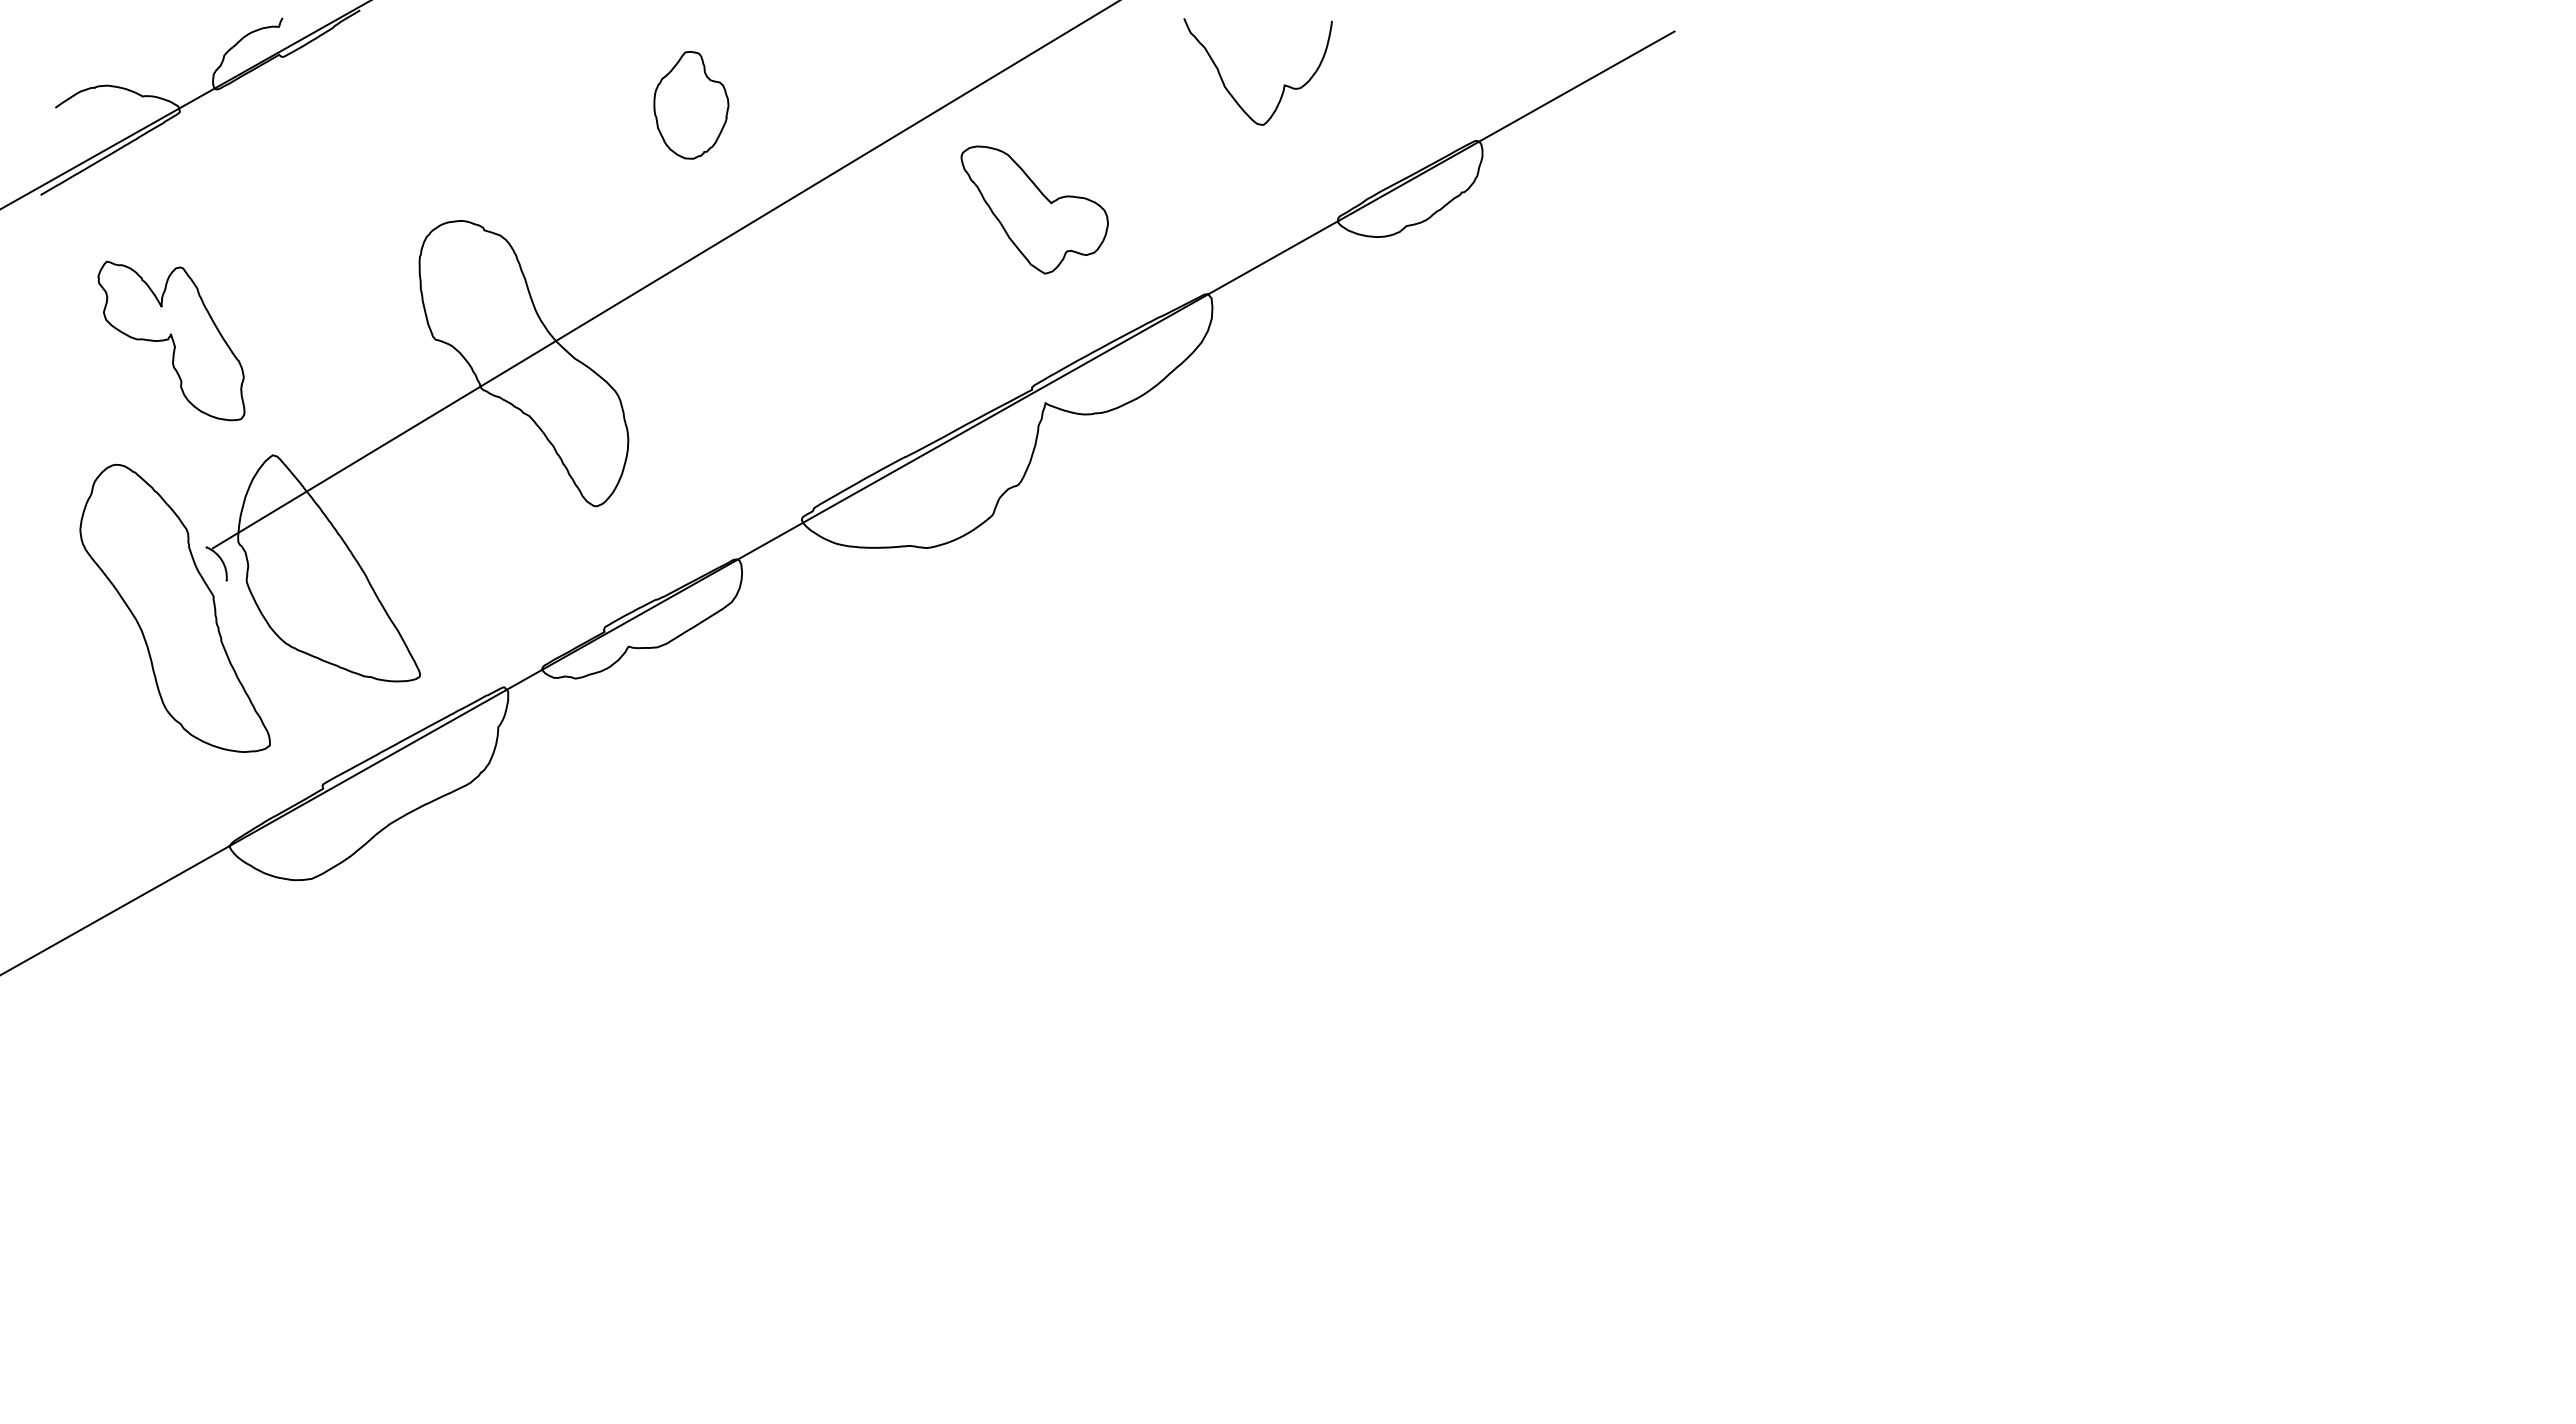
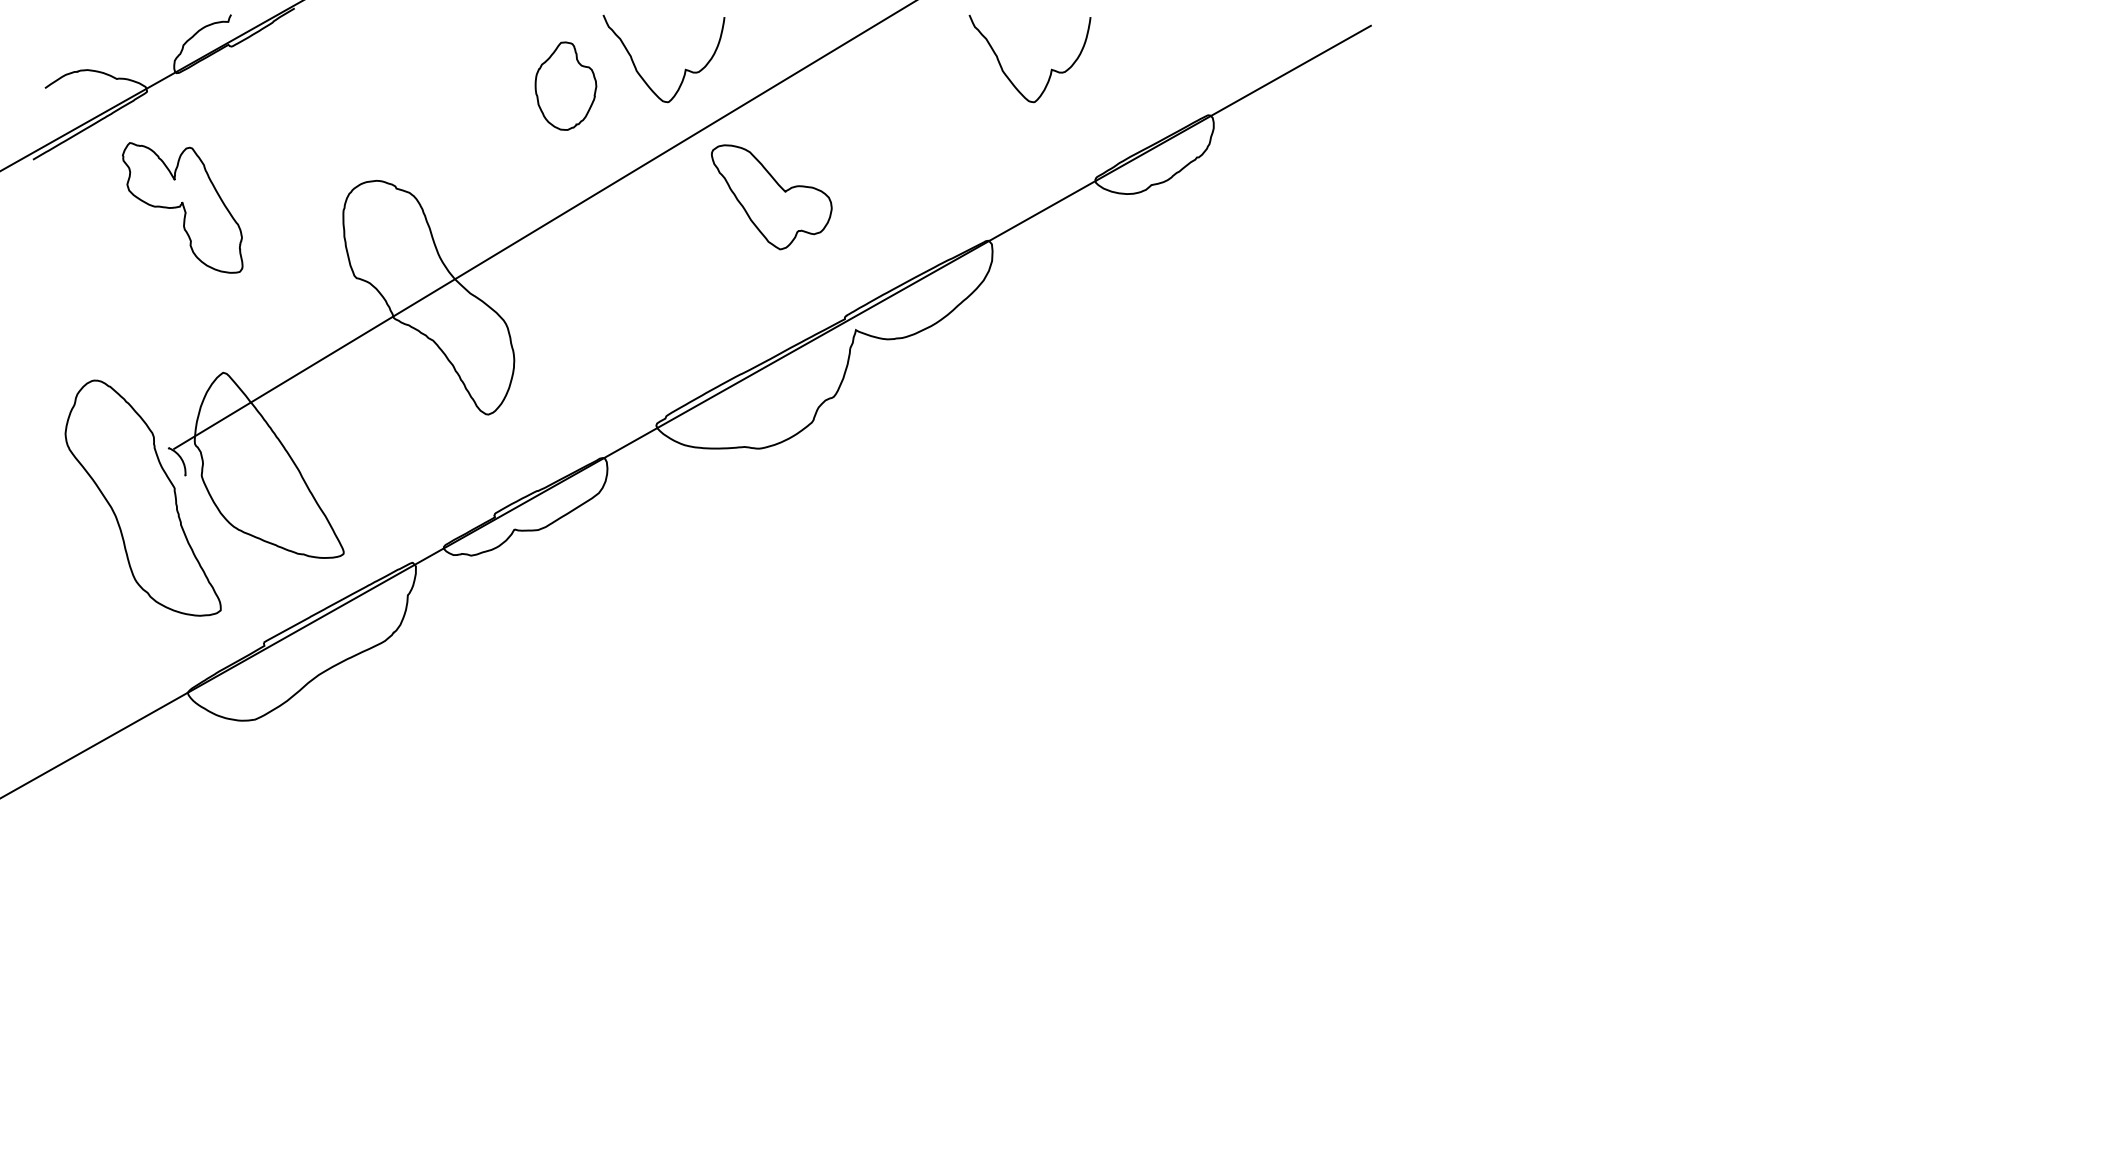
curve: (836, 85) -> (684, 69), added
part: (1034, 209) -> (771, 196), moved
part: (171, 340) -> (182, 207), moved

